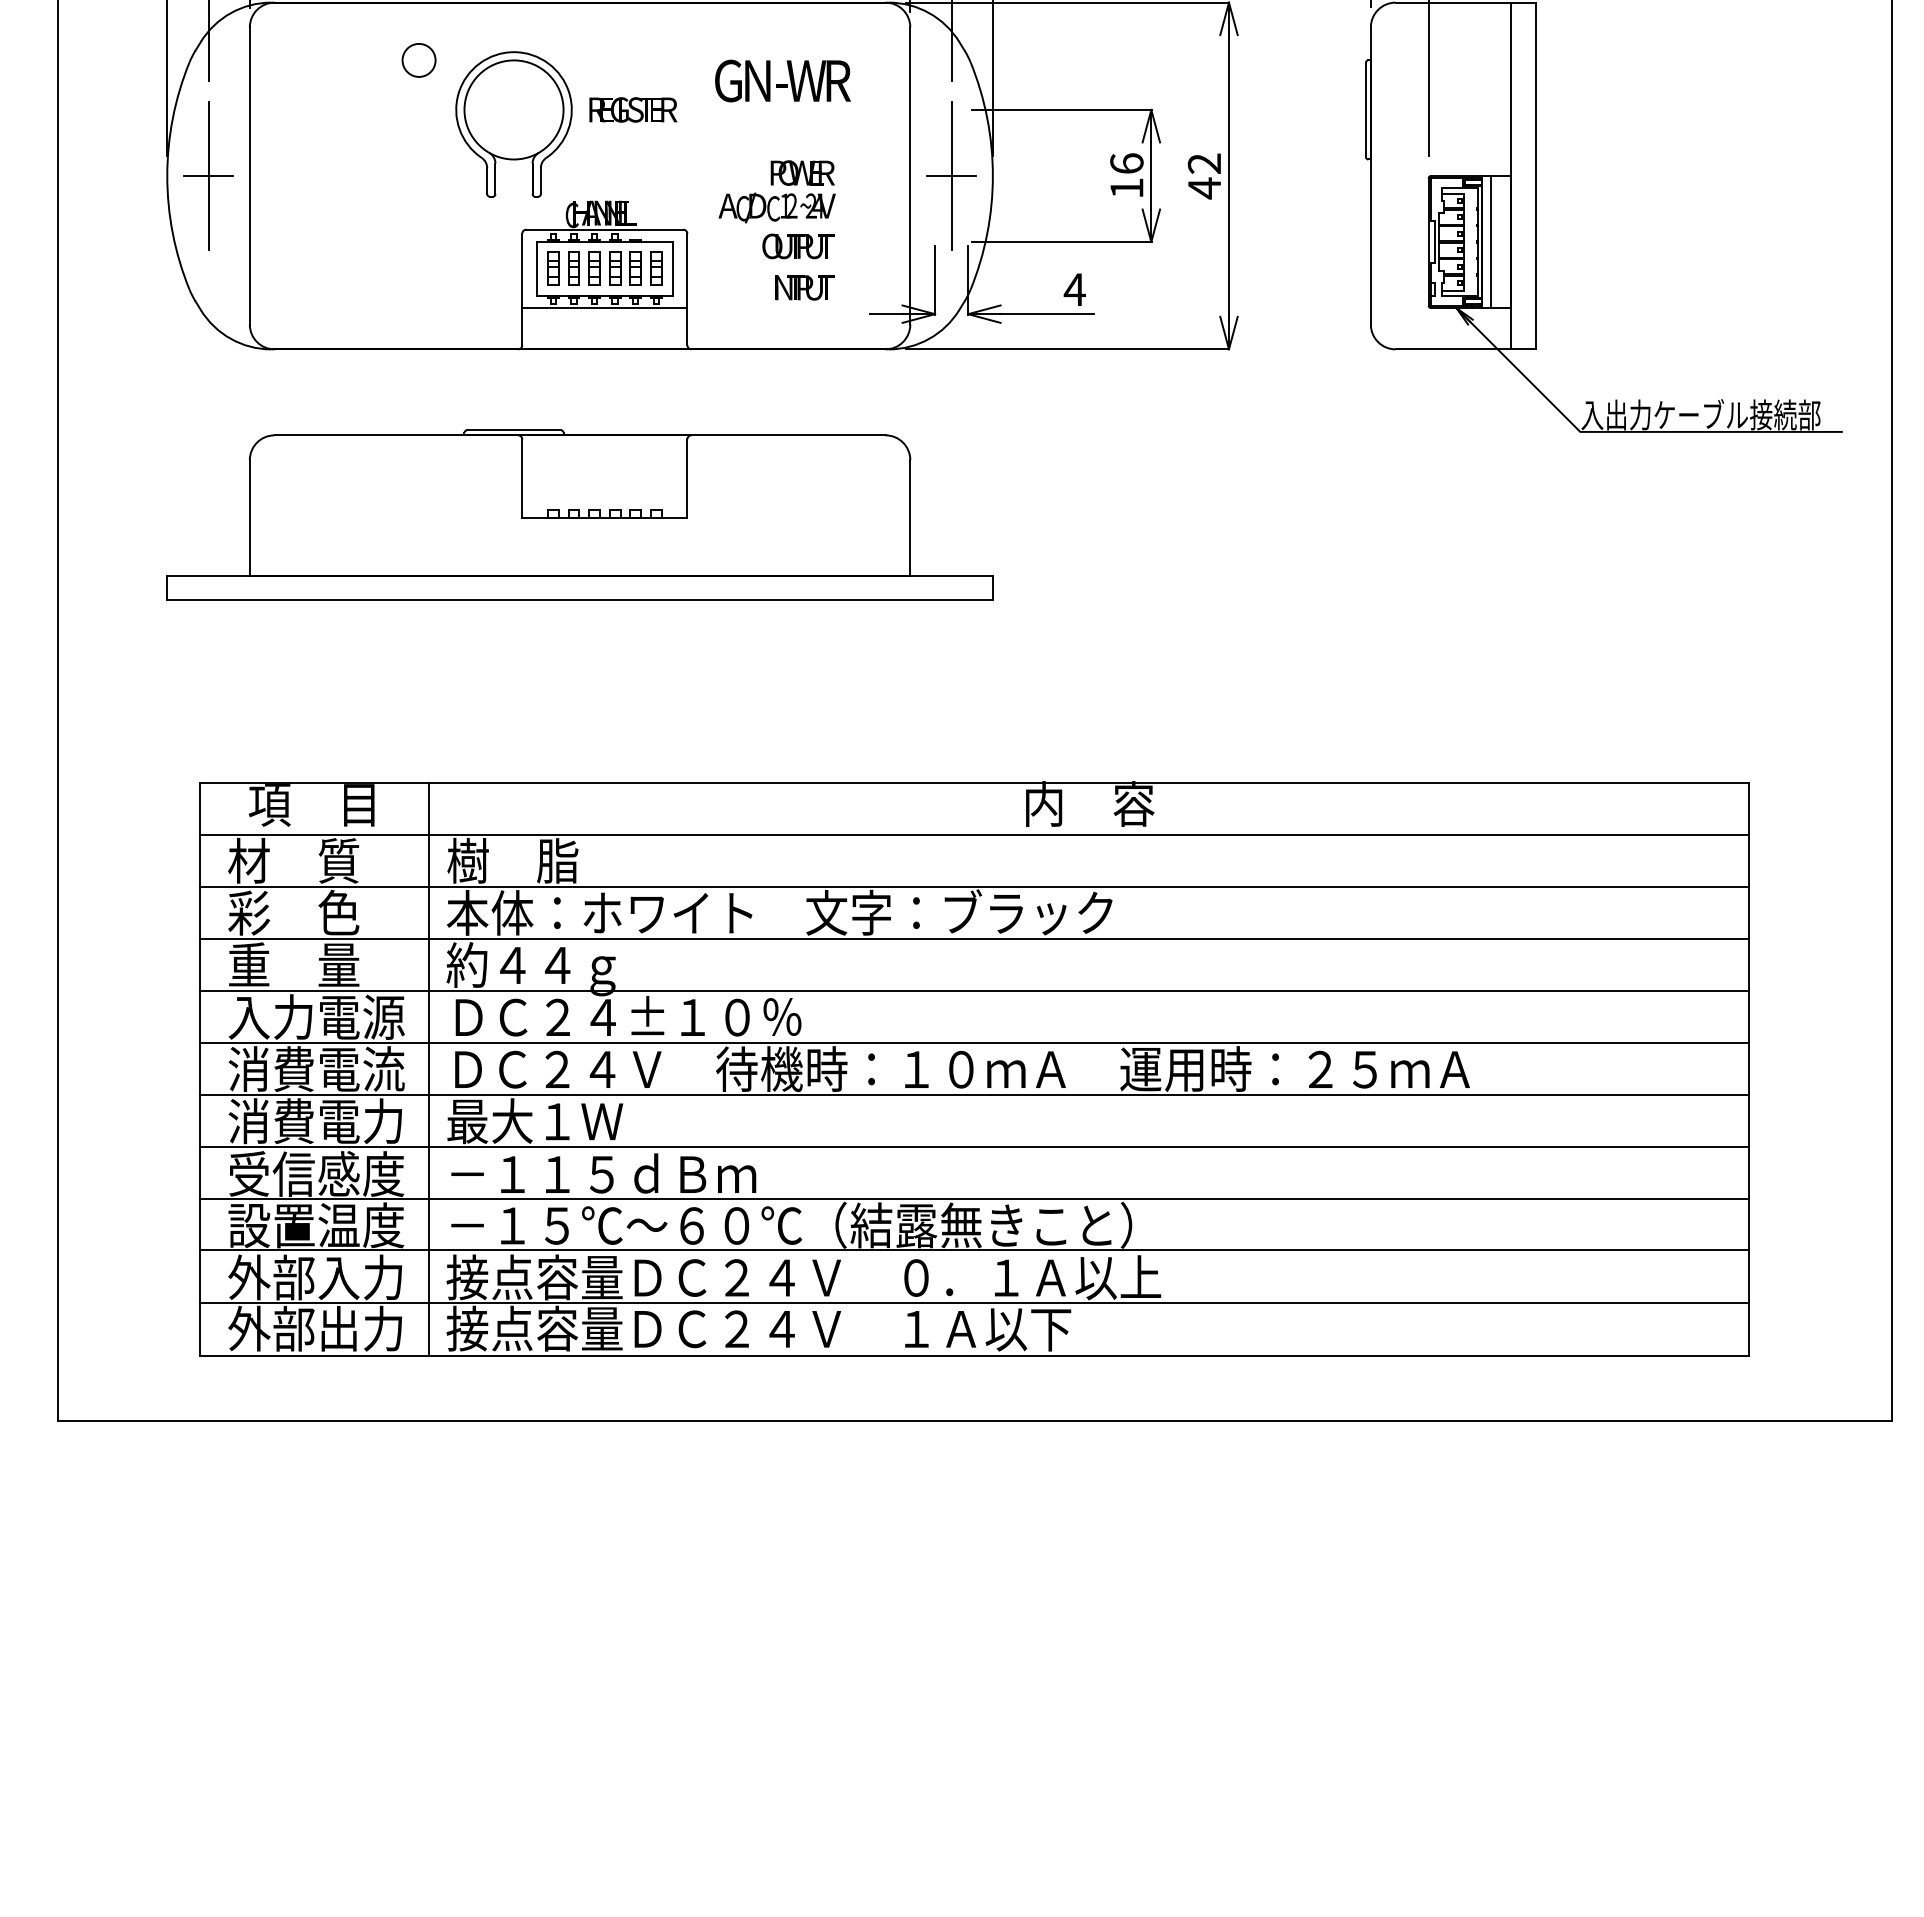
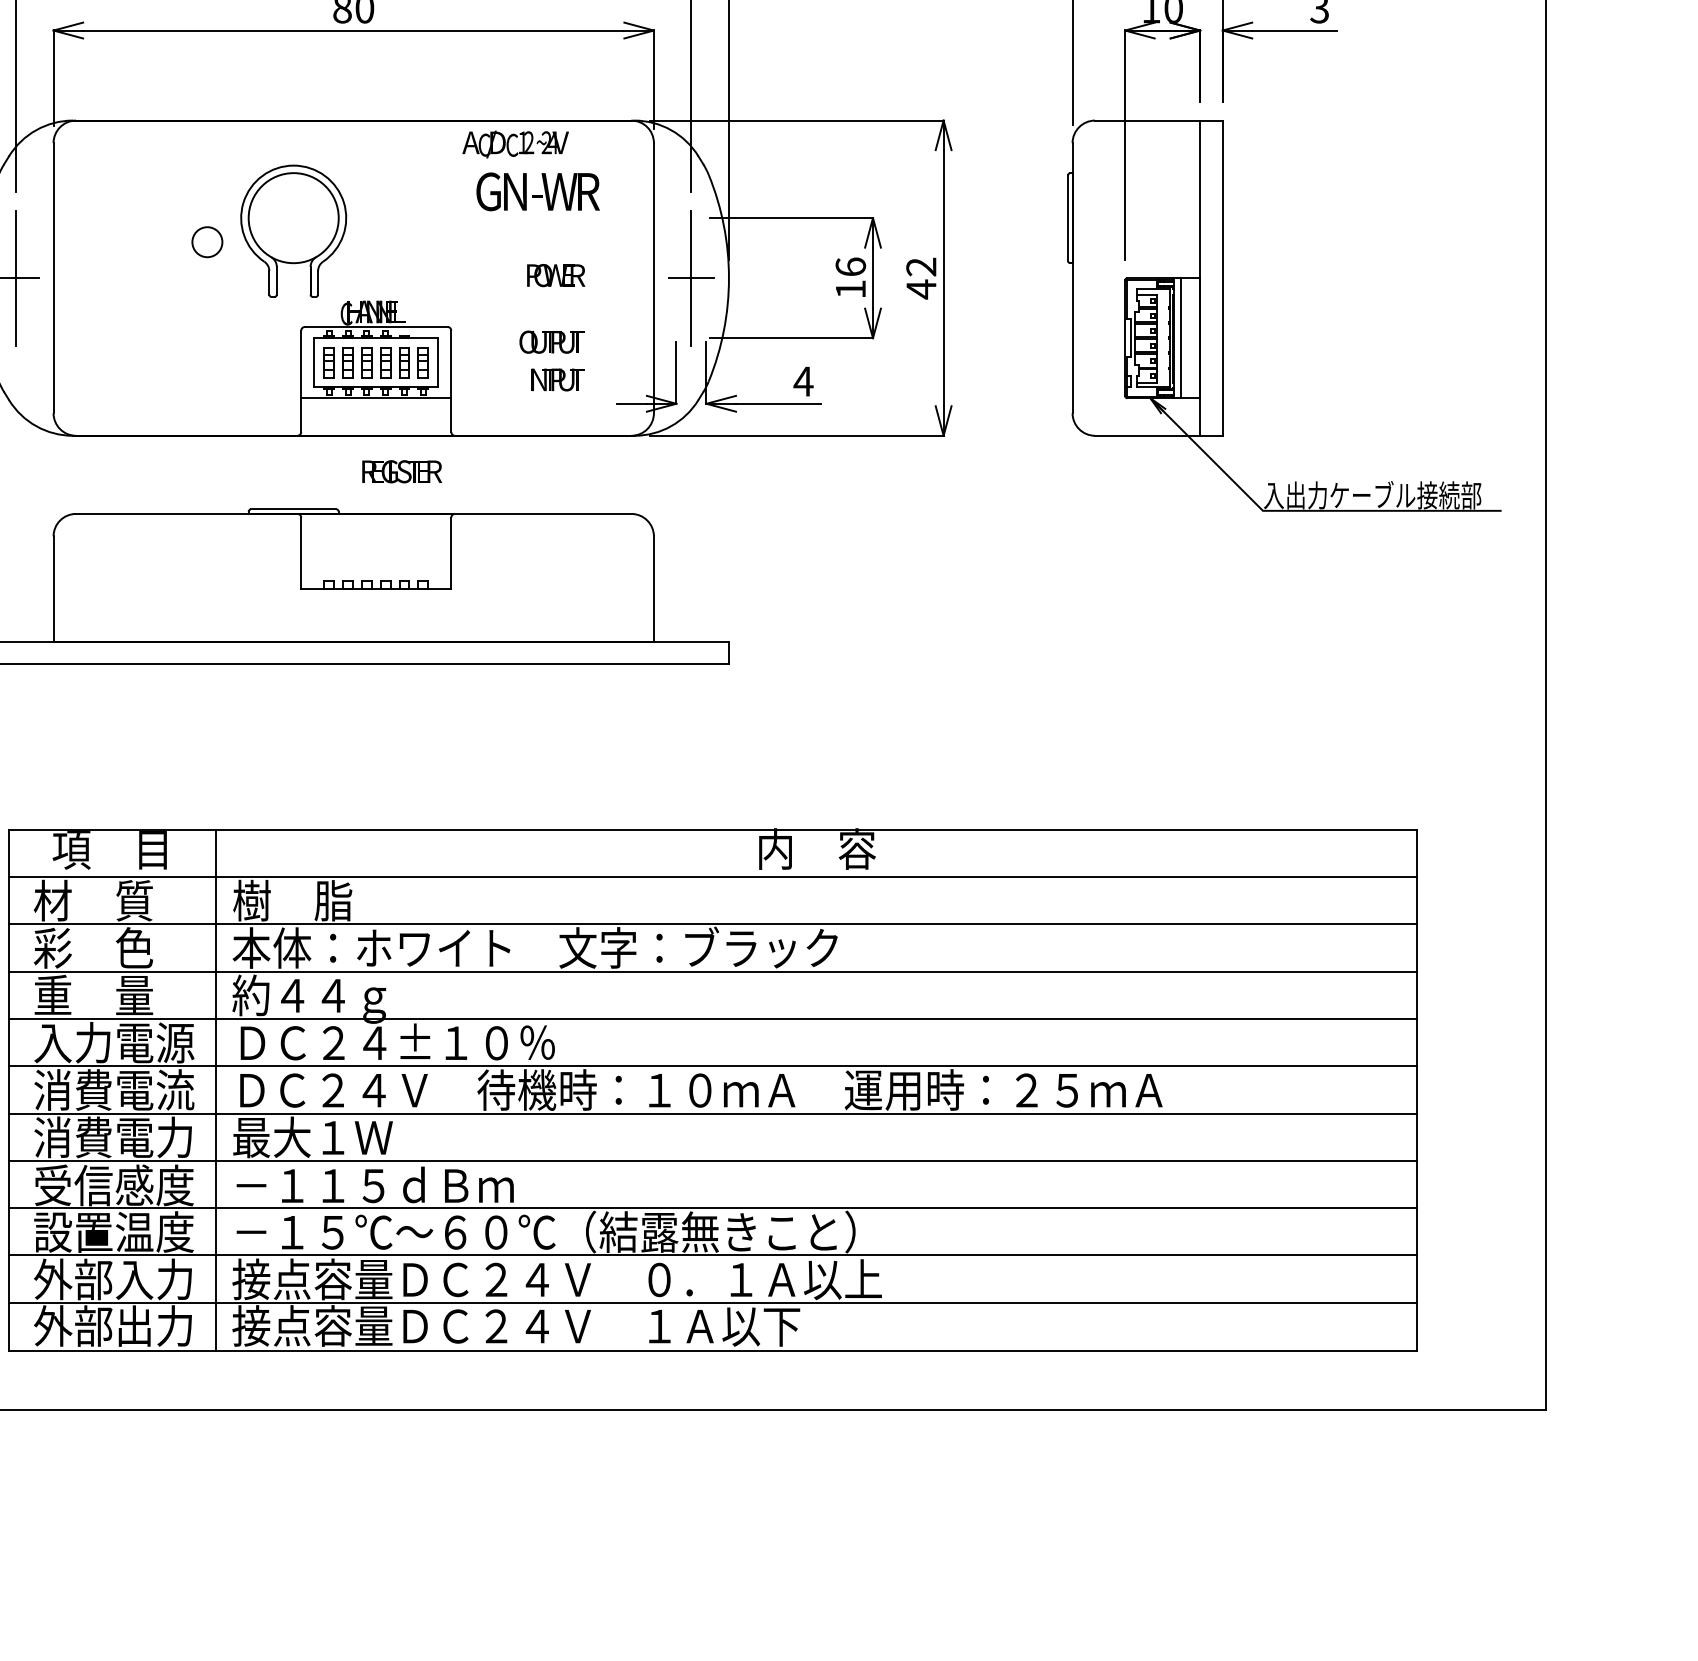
circle: (418, 60) -> (206, 242), moved
text: (633, 109) -> (402, 471), moved
text: (776, 207) -> (515, 144), moved

